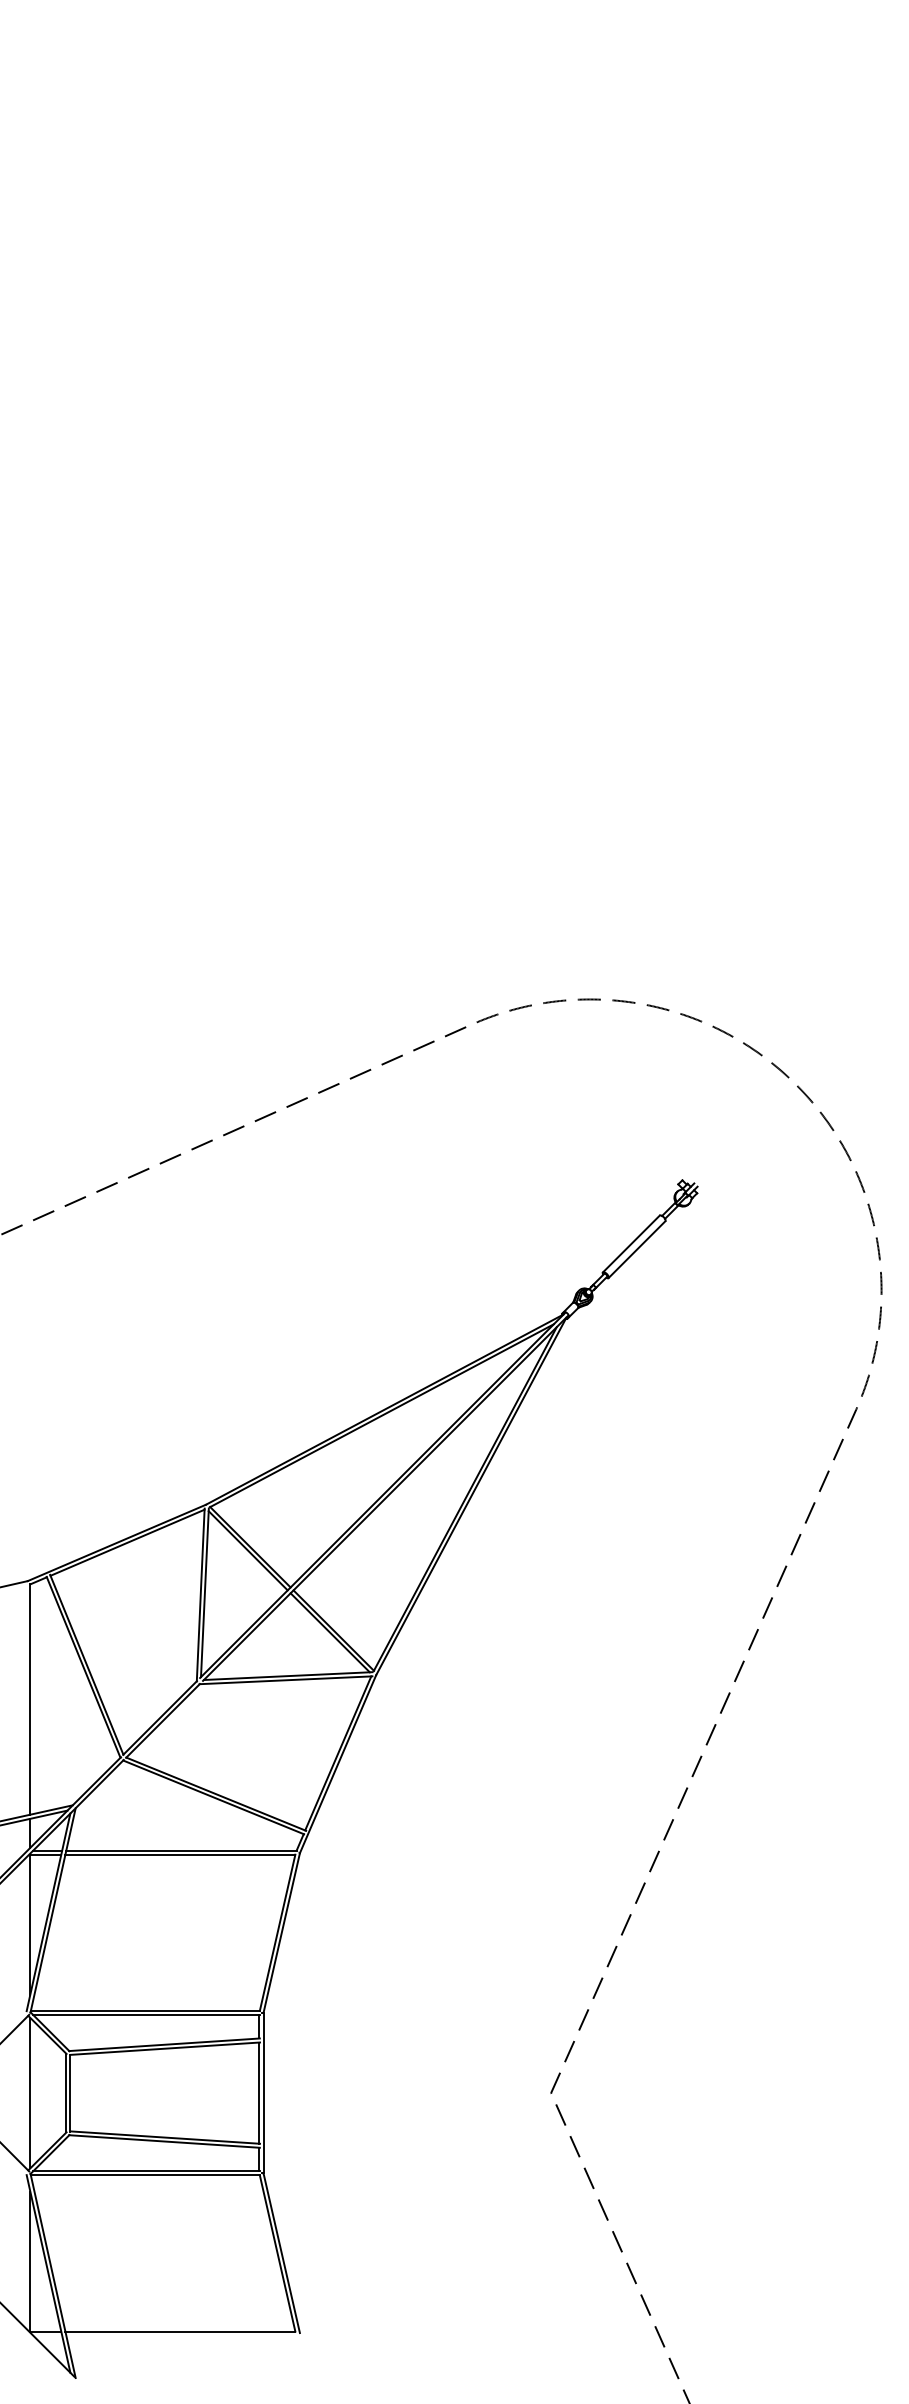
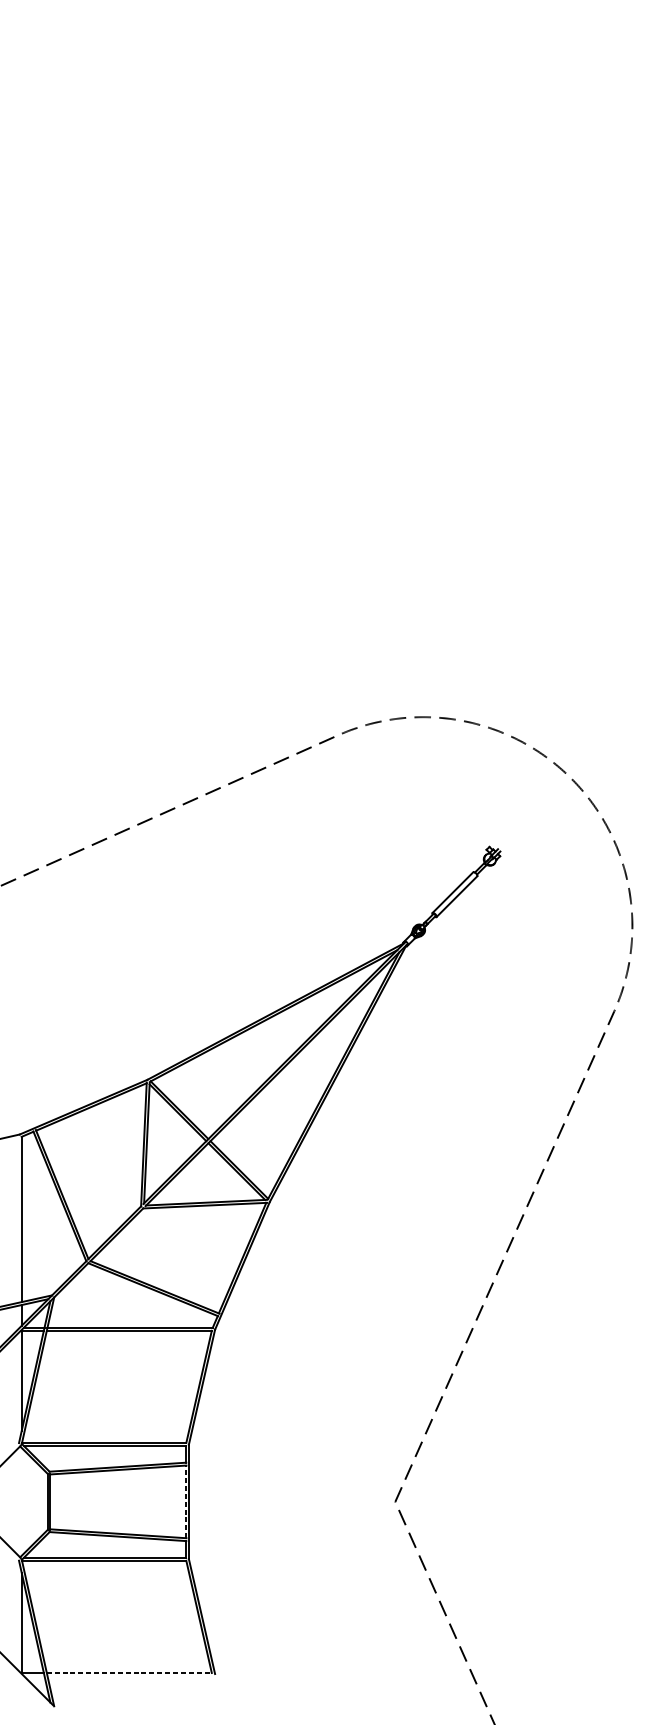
line: (30, 2092) -> (21, 1501), removed
line: (259, 2093) -> (186, 1502), solid -> dashed
line: (180, 2331) -> (129, 1672), solid -> dashed

